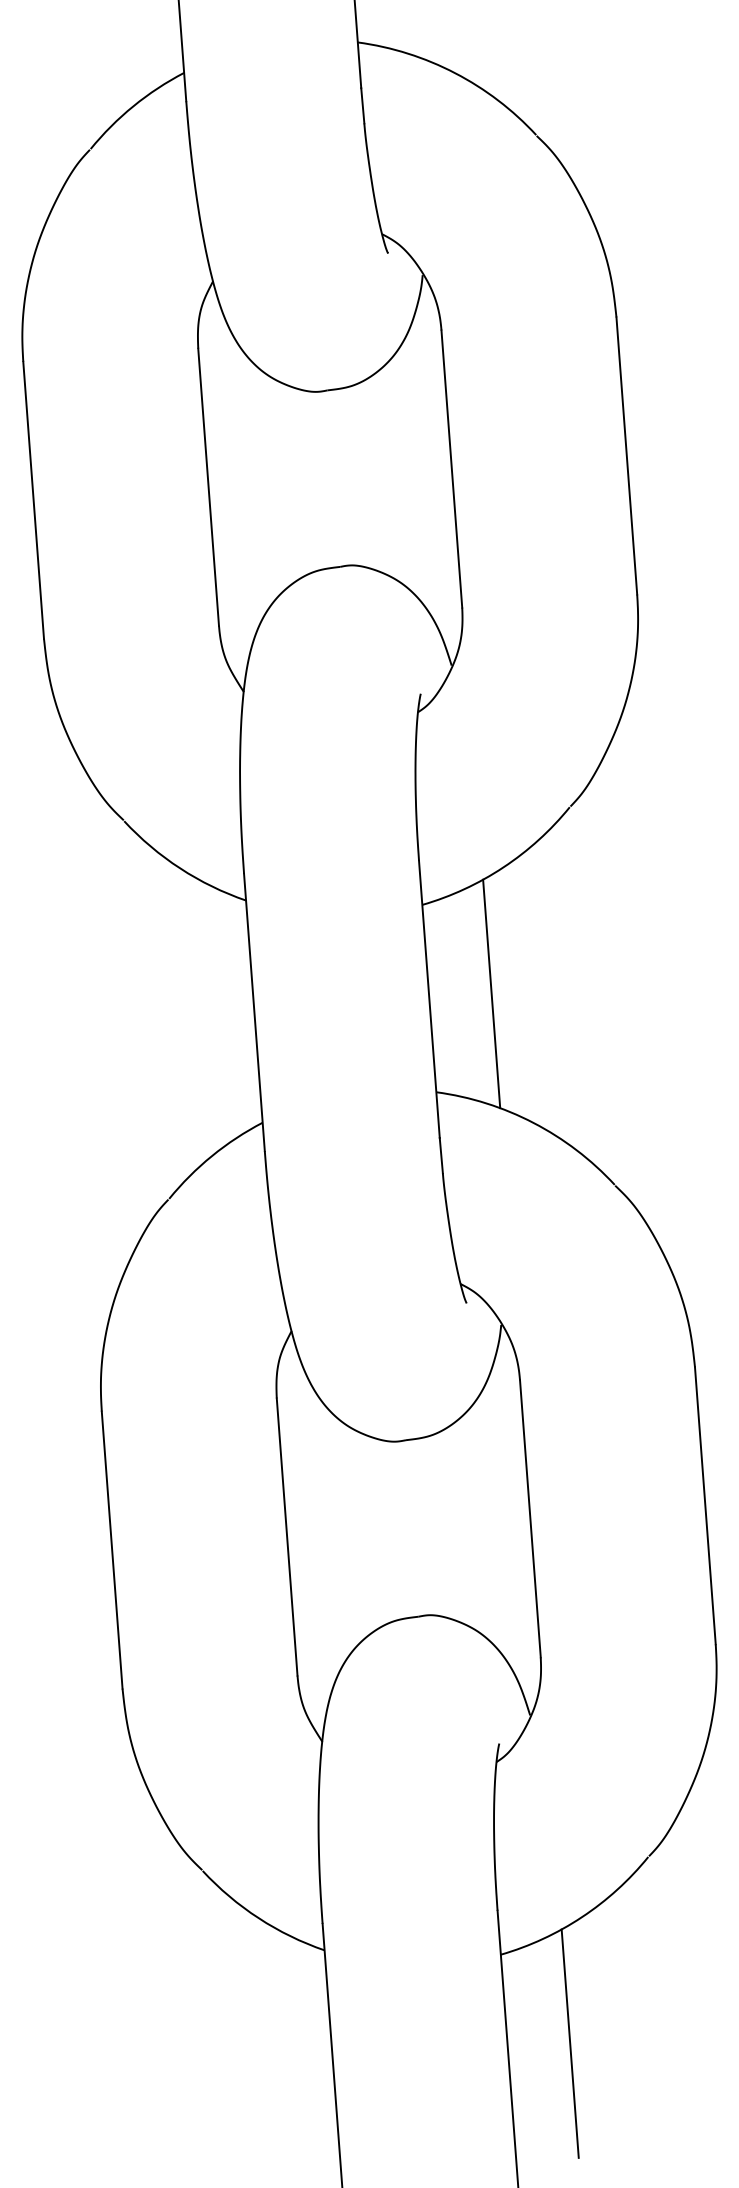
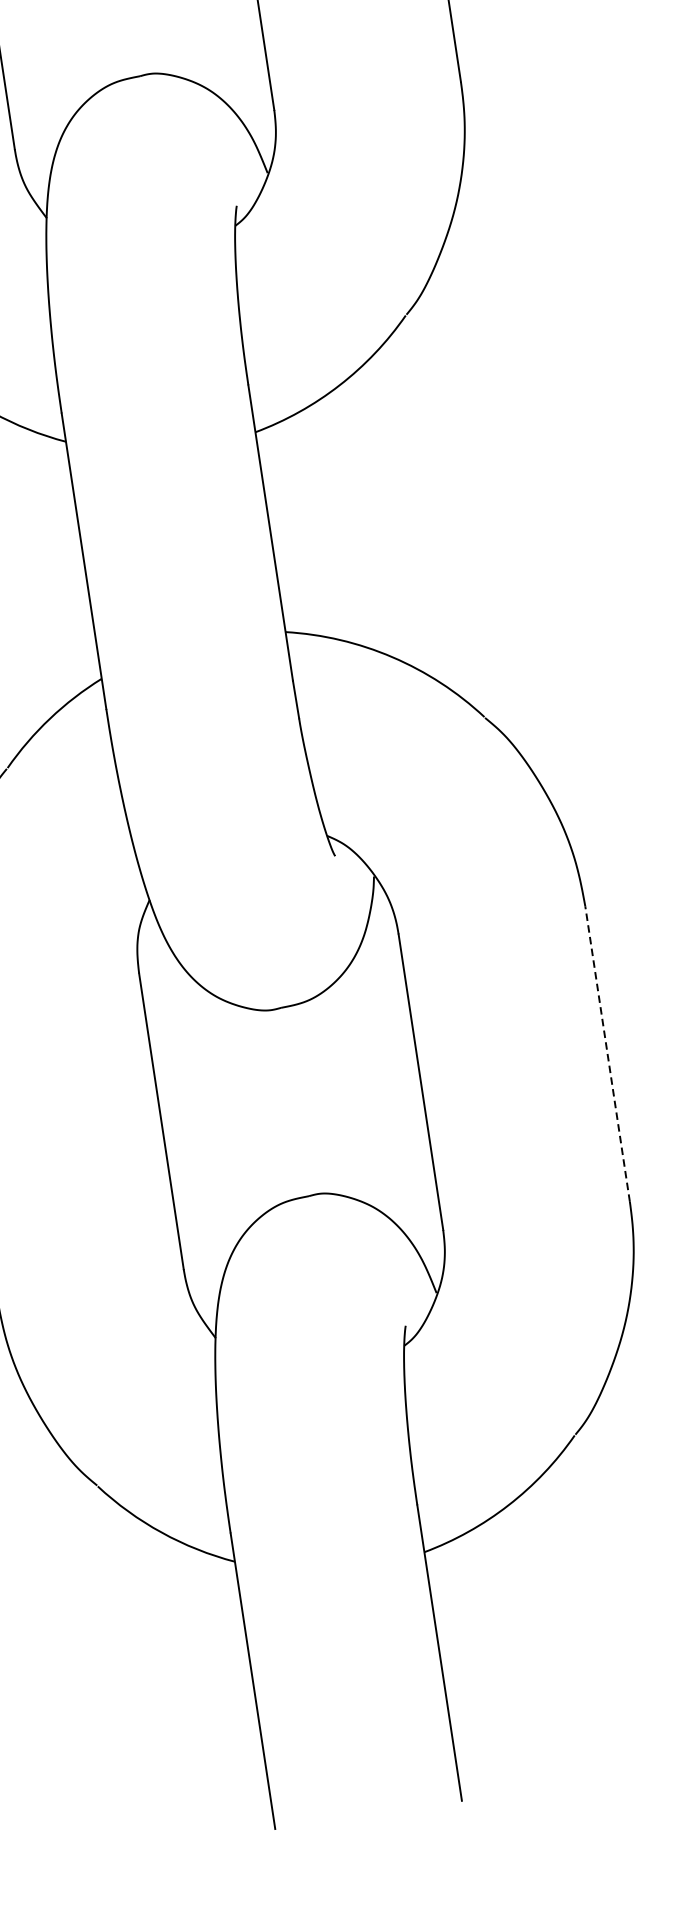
line: (491, 993) -> (336, 521), removed
line: (705, 1505) -> (607, 1053), solid -> dashed
line: (569, 2043) -> (505, 1641), removed

